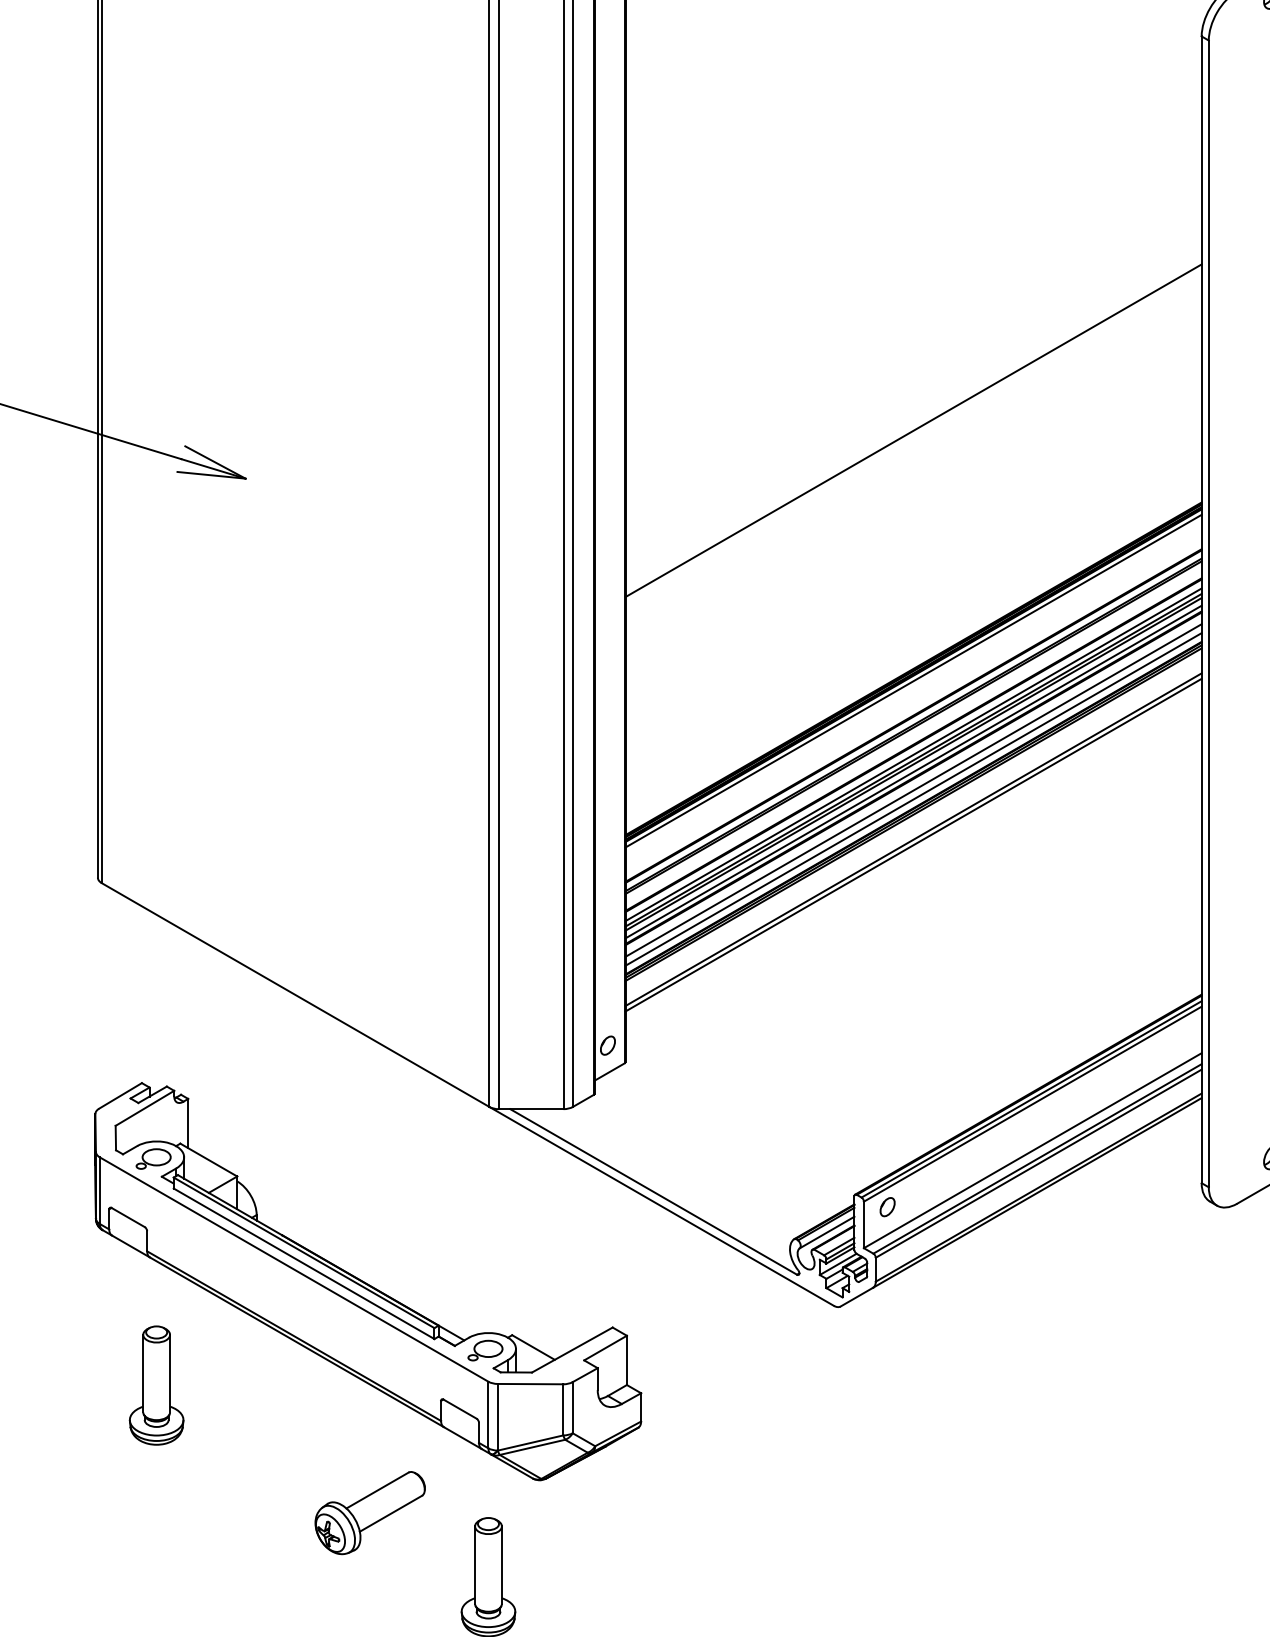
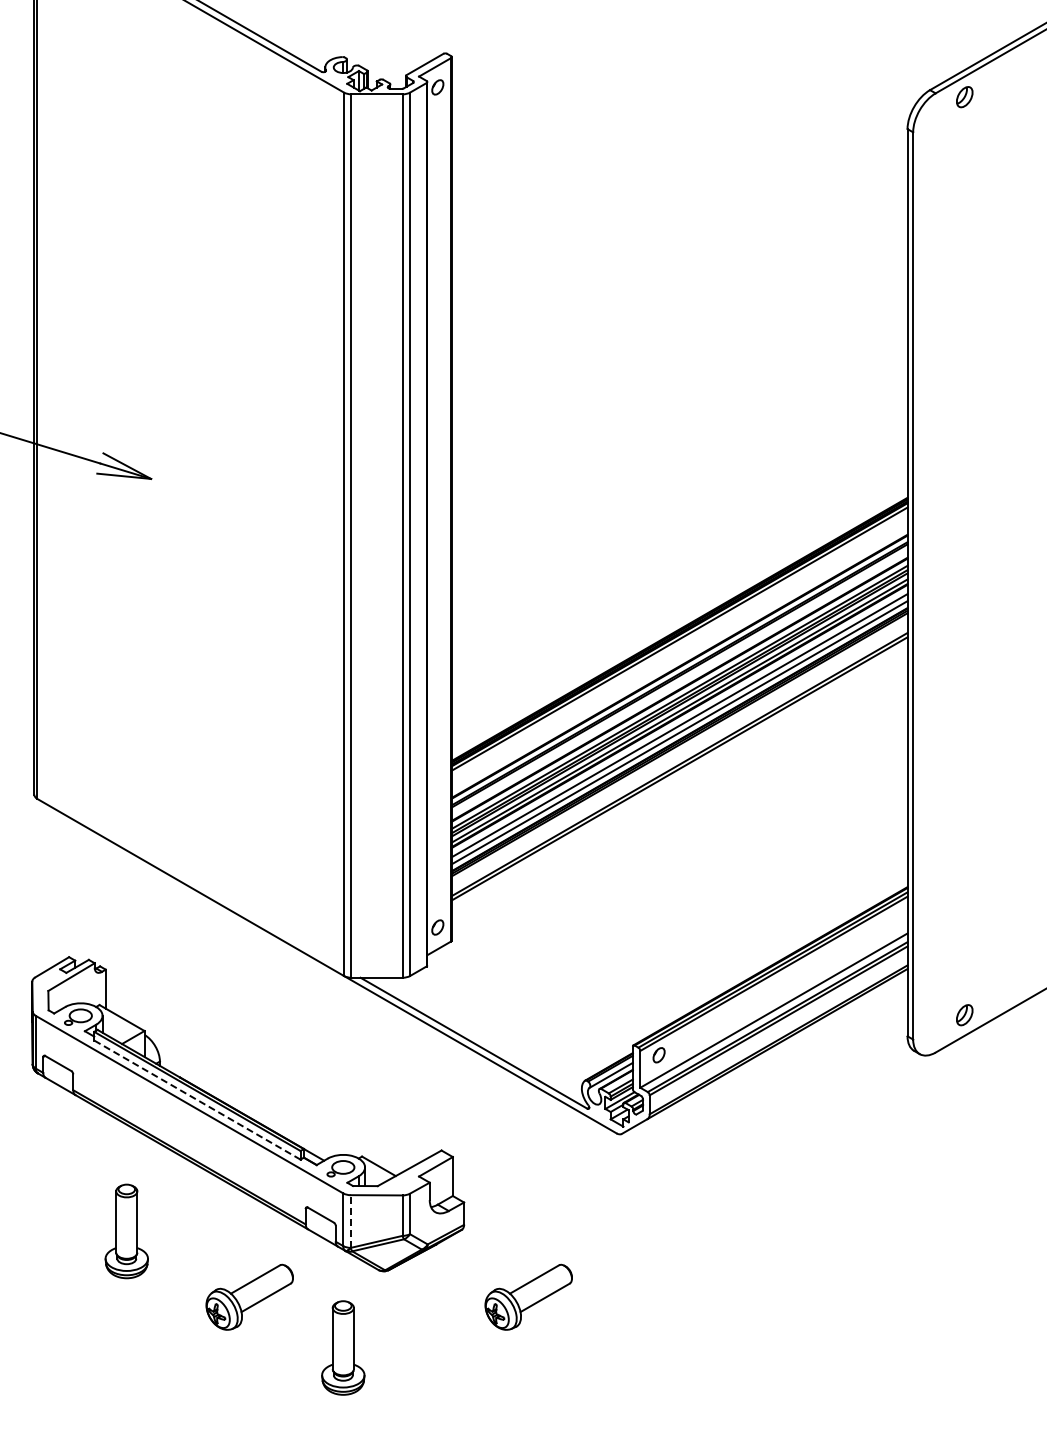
line: (913, 430) -> (679, 440), removed
line: (304, 1263) -> (197, 1099), solid -> dashed
part: (156, 1385) -> (126, 1231), moved
line: (497, 1417) -> (350, 1221), solid -> dashed
part: (722, 1512) -> (528, 1296), added

